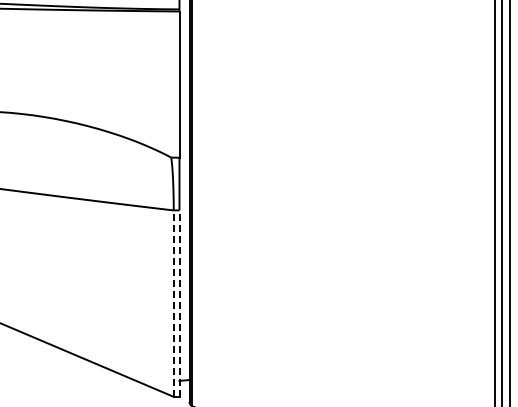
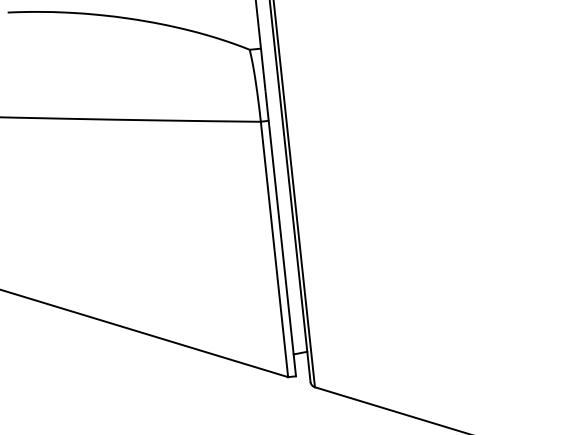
line: (173, 303) -> (274, 249), dashed -> solid
line: (179, 303) -> (282, 248), dashed -> solid

